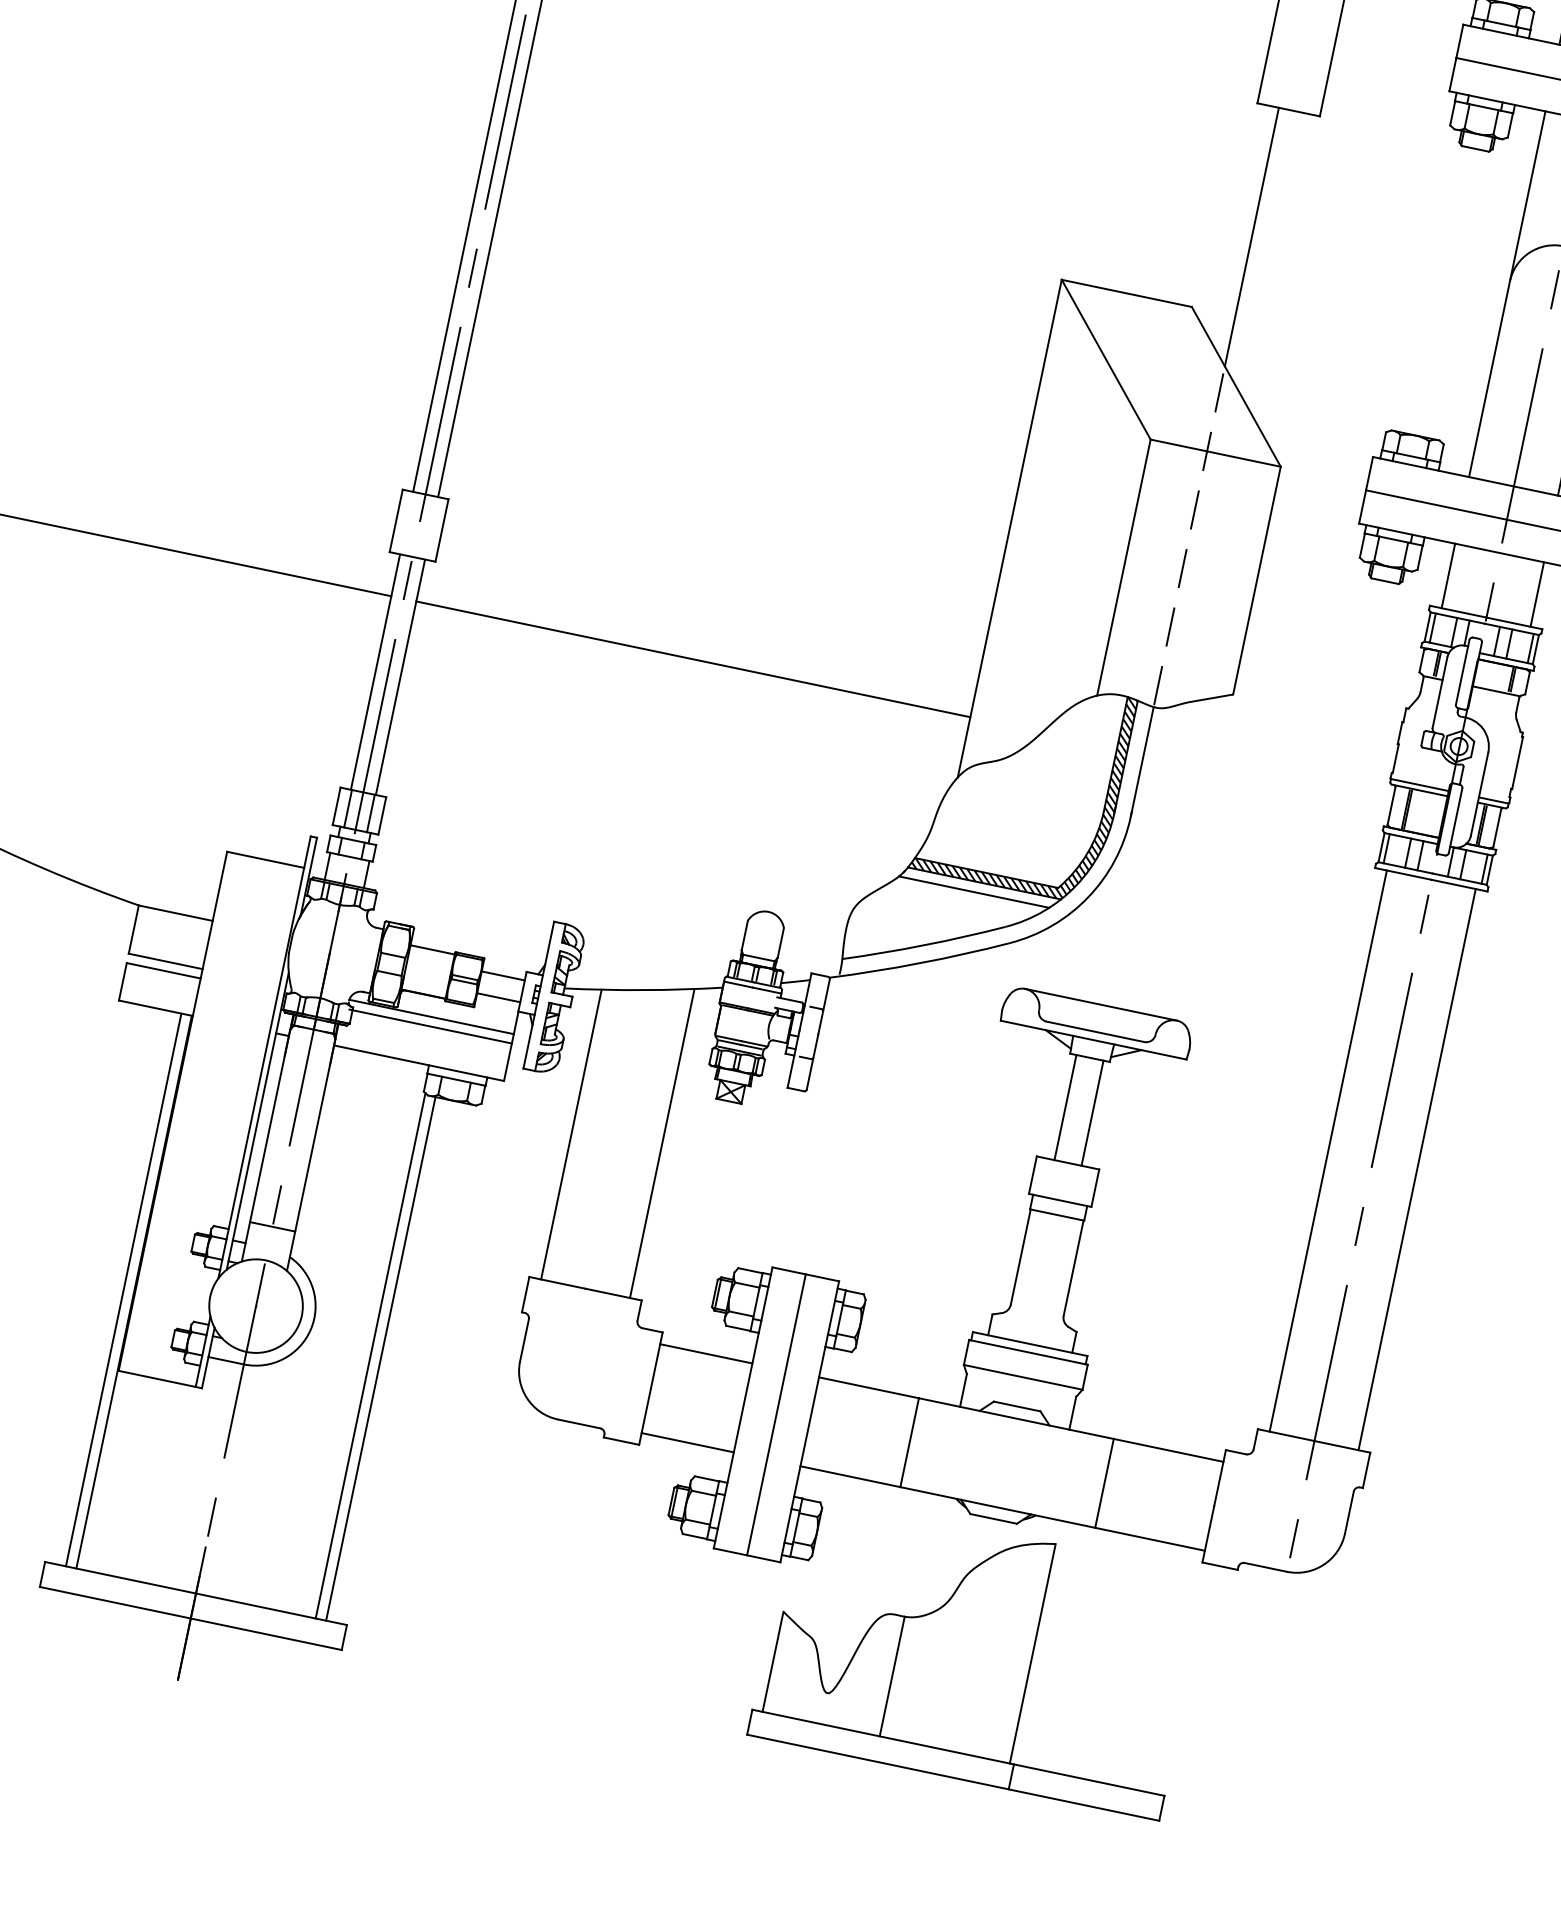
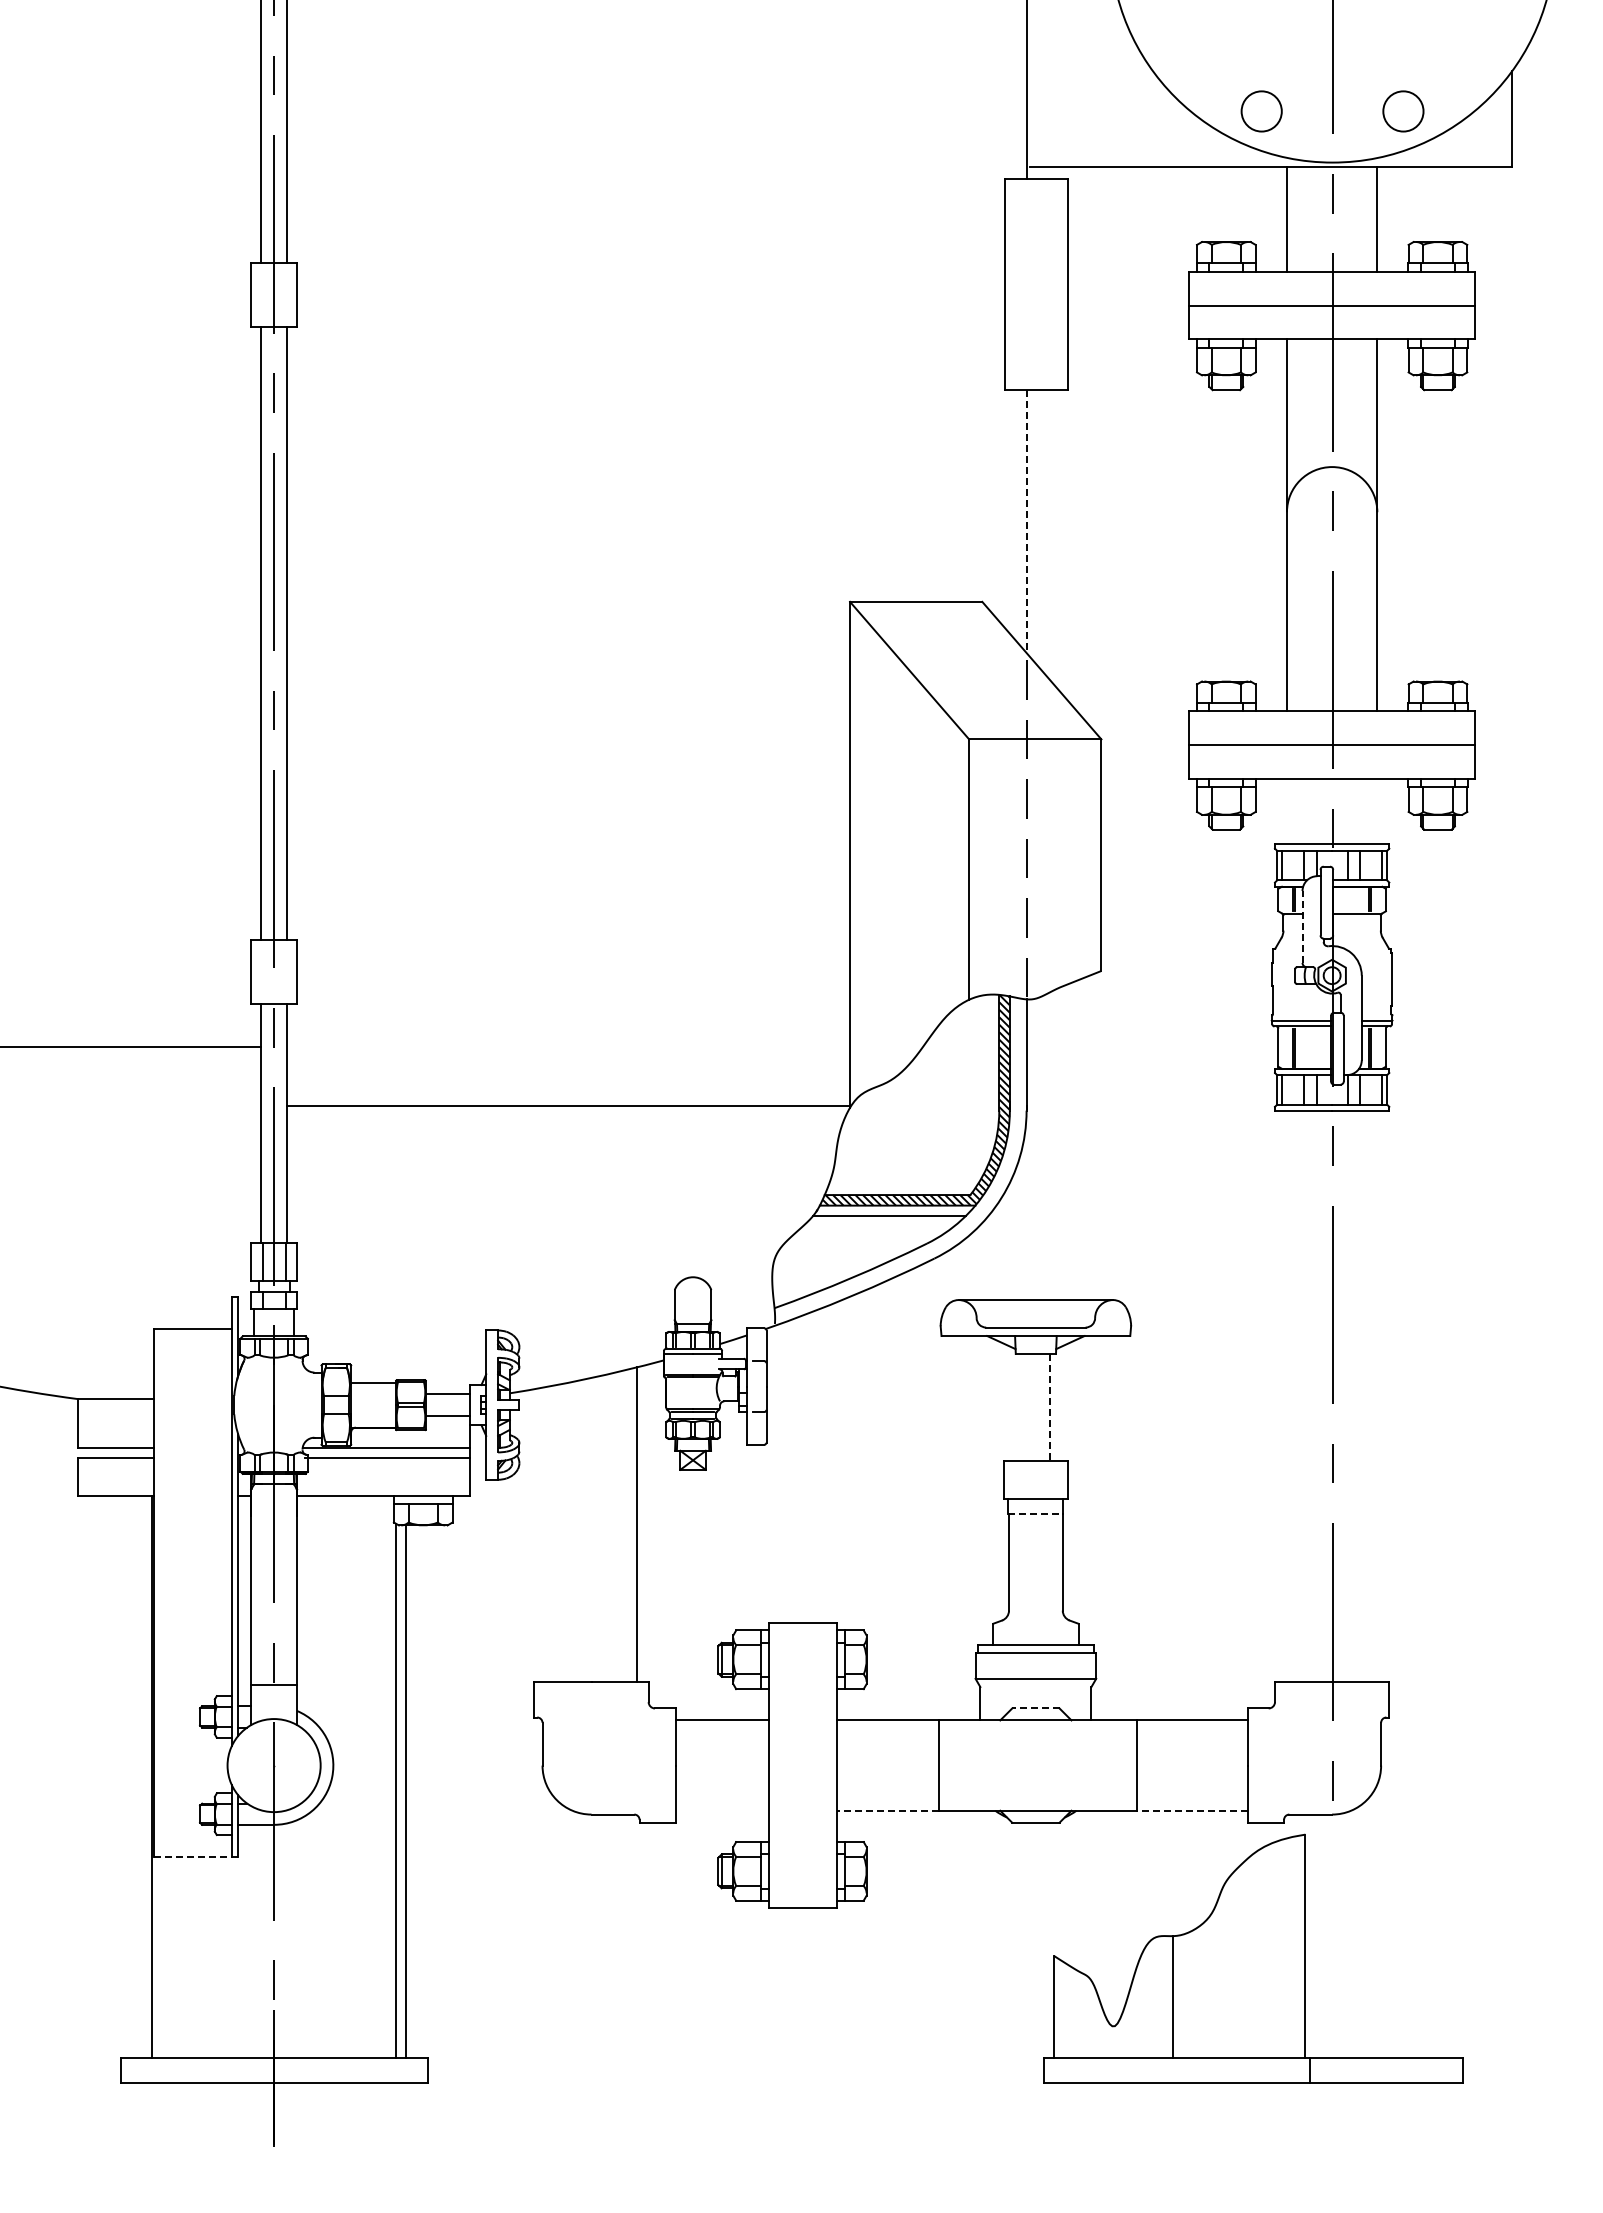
line: (1251, 237) -> (1026, 522), solid -> dashed
line: (1447, 575) -> (1286, 811), removed
line: (1537, 594) -> (1377, 811), removed
line: (693, 659) -> (568, 1105), moved
line: (1440, 692) -> (1302, 926), solid -> dashed
line: (1065, 1107) -> (1022, 1407), removed
line: (1092, 1113) -> (1049, 1407), solid -> dashed
line: (571, 1134) -> (546, 1534), removed
line: (1327, 1151) -> (1286, 1396), removed
line: (1417, 1169) -> (1377, 1396), removed
line: (1056, 1214) -> (1035, 1513), solid -> dashed
line: (123, 1289) -> (141, 1776), removed
line: (160, 1379) -> (195, 1856), solid -> dashed
line: (1016, 1406) -> (1035, 1708), solid -> dashed
line: (776, 1414) -> (803, 1765), removed
line: (687, 1442) -> (722, 1810), removed
line: (850, 1476) -> (887, 1810), solid -> dashed
line: (1150, 1539) -> (1192, 1810), solid -> dashed
part: (979, 1655) -> (1253, 1958), moved

